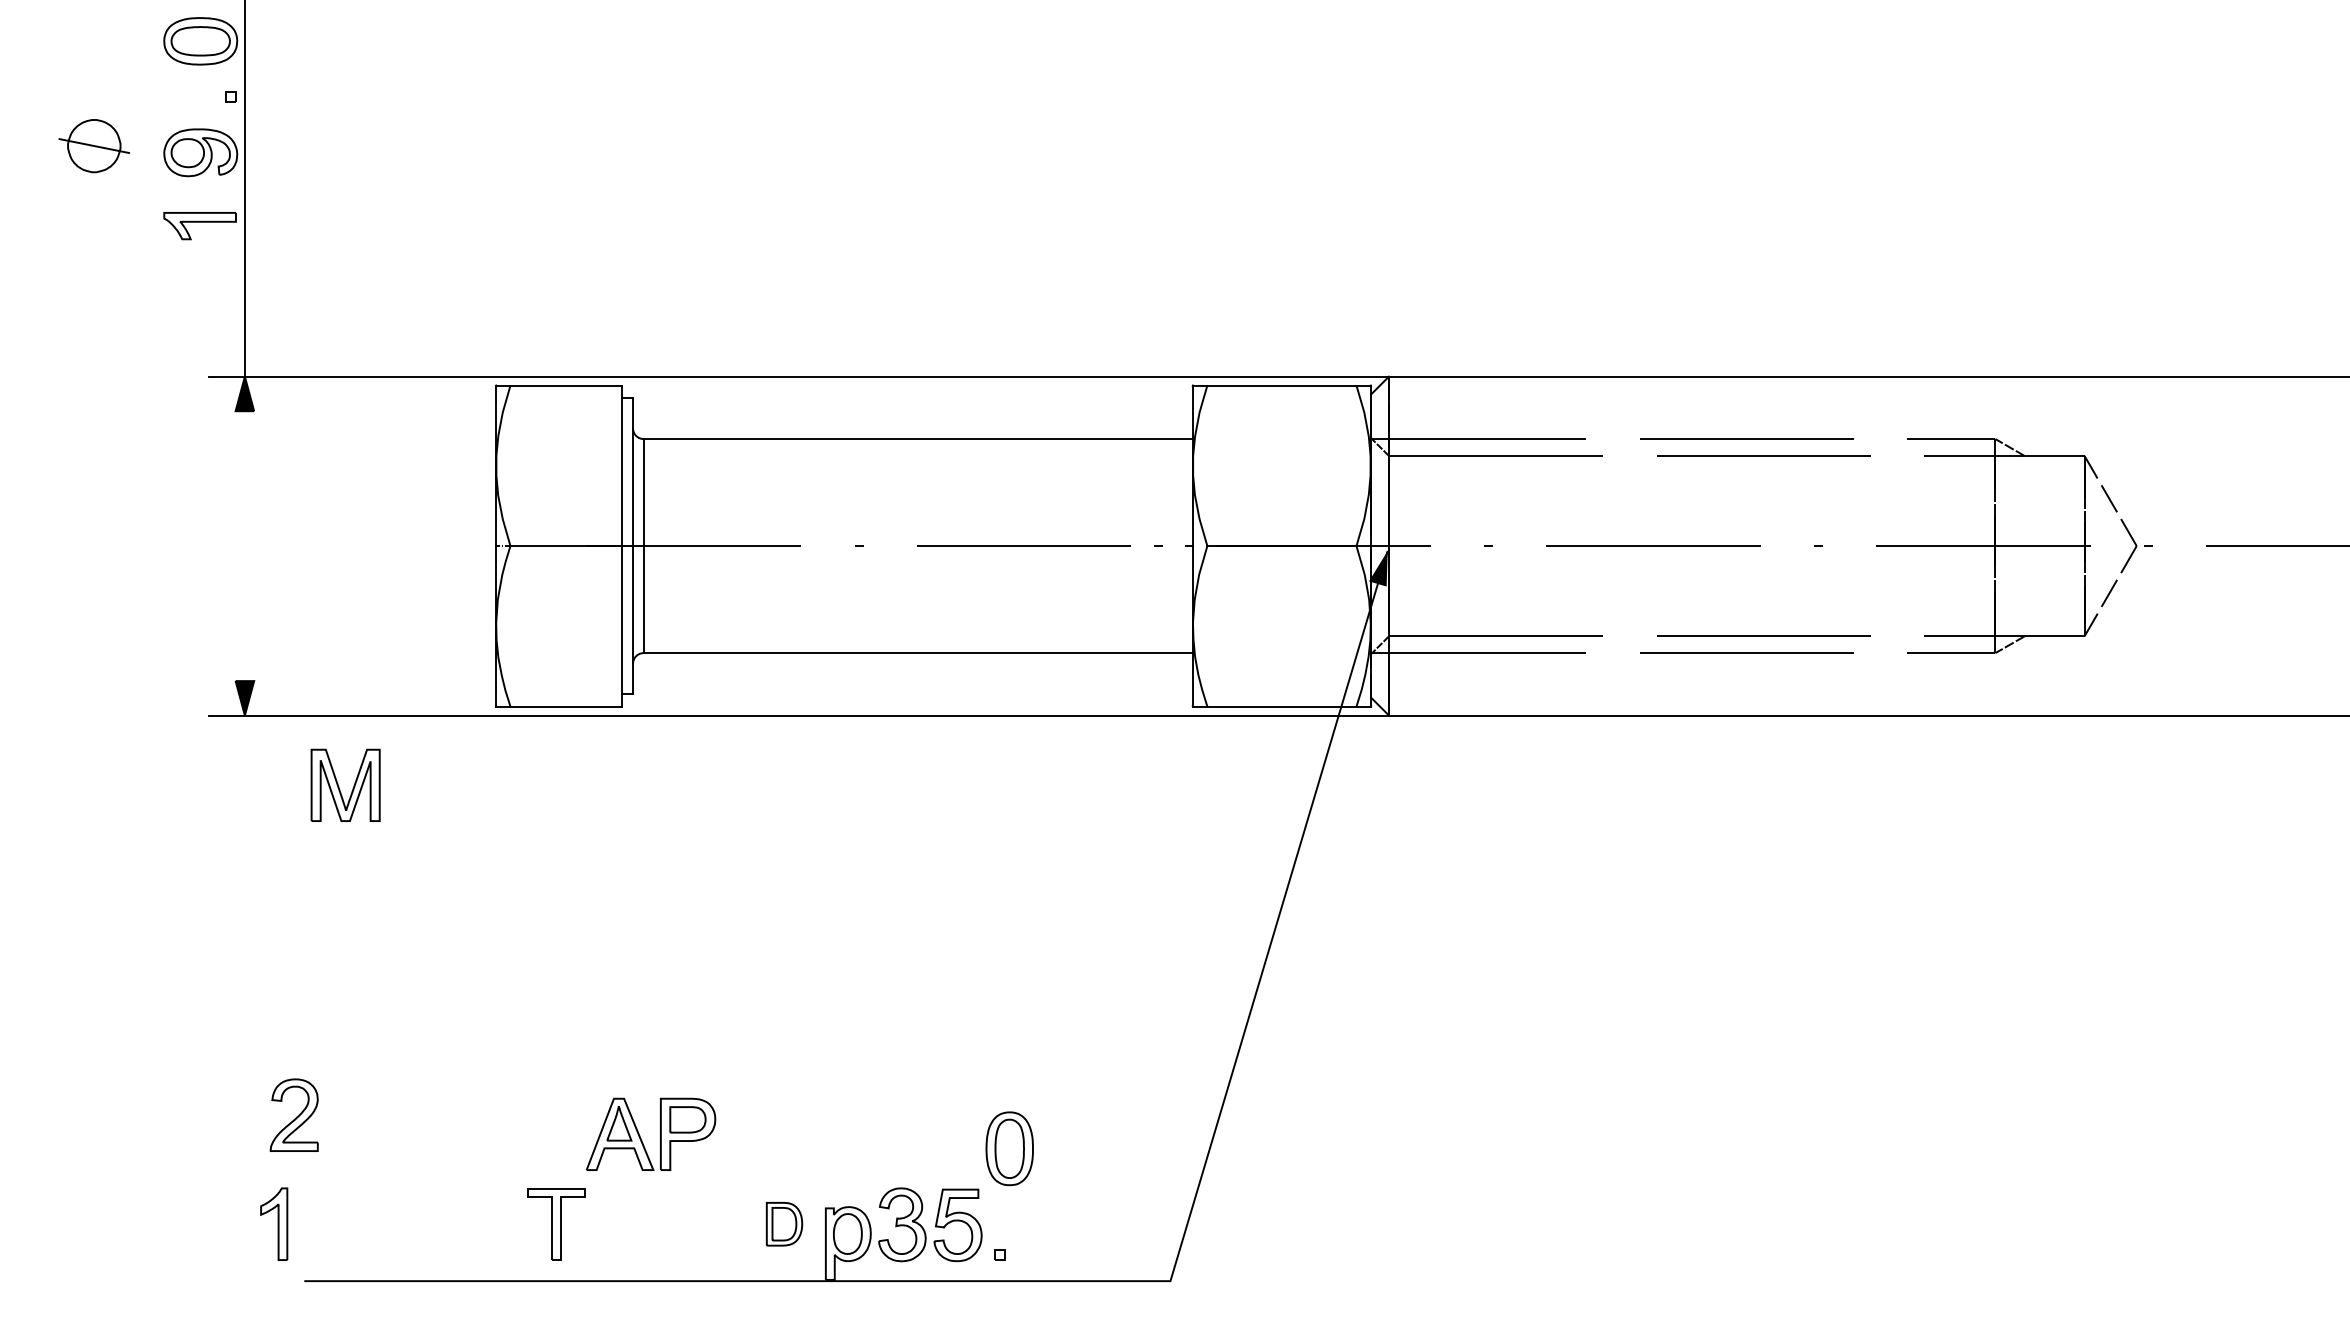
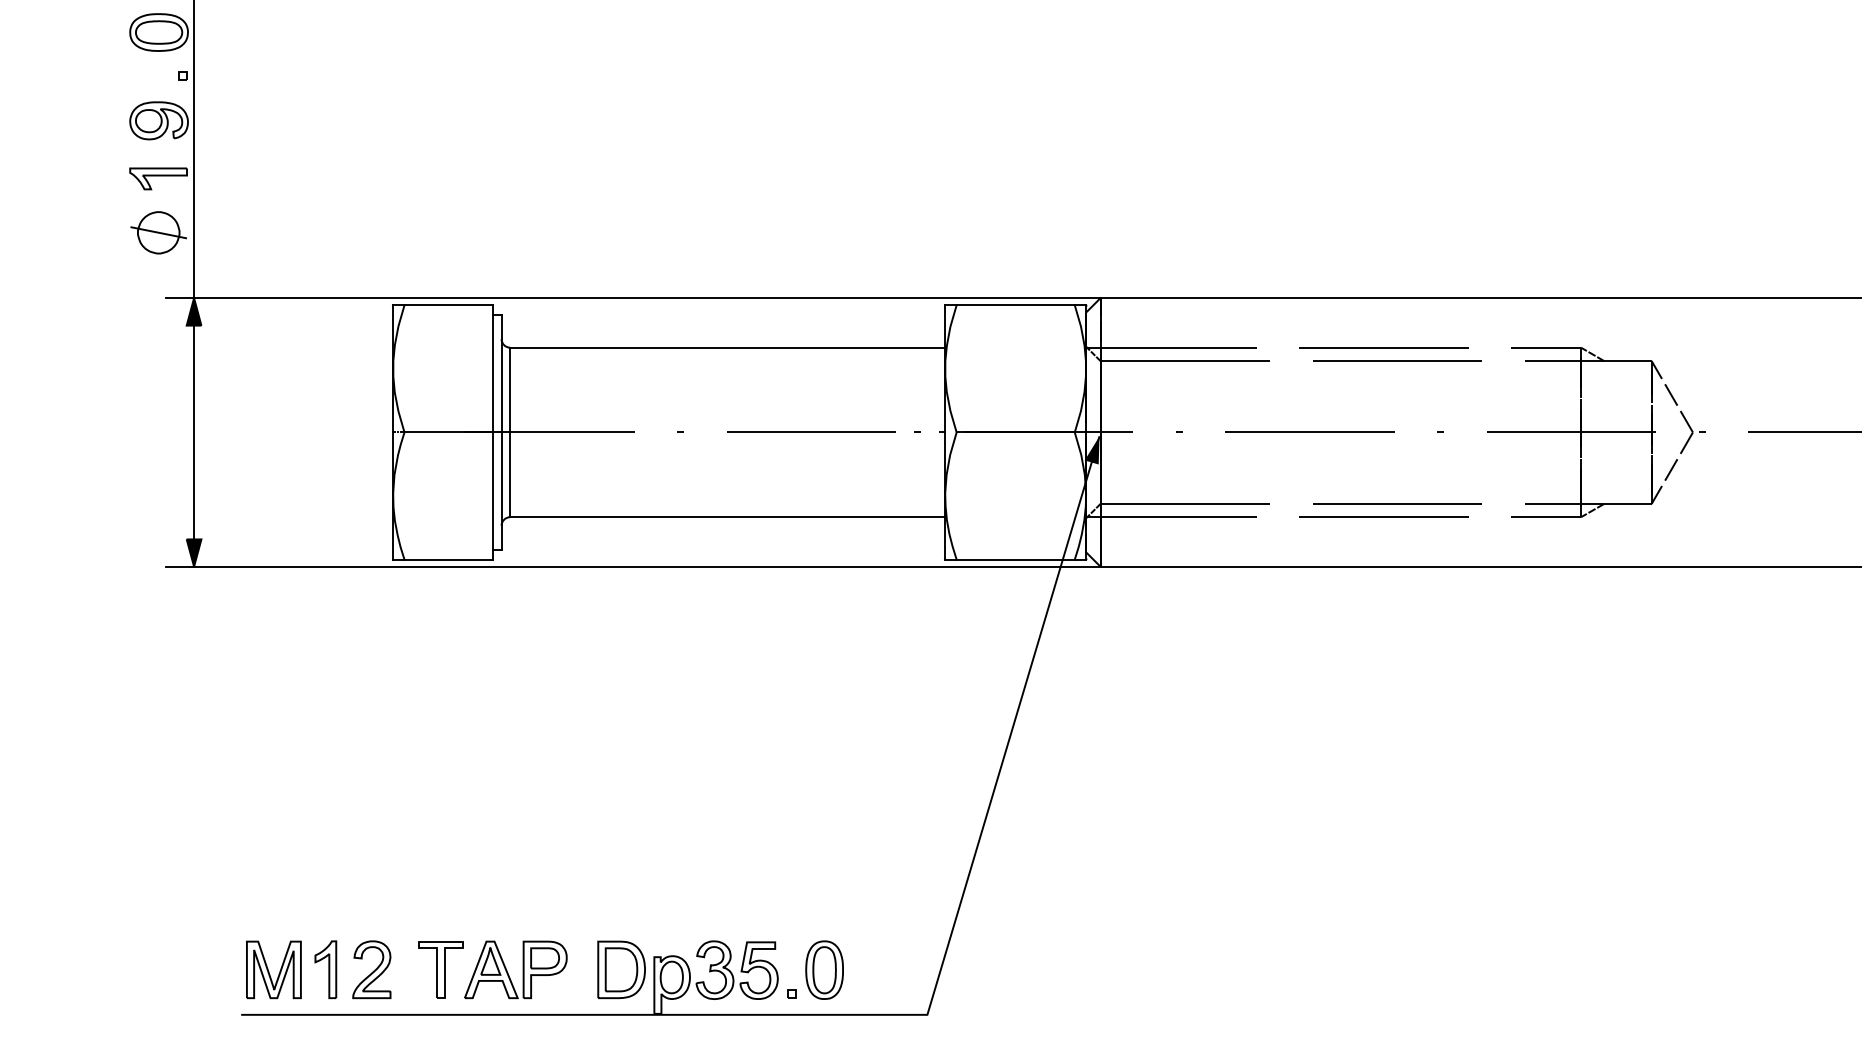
part: (93, 146) -> (158, 233), moved
line: (244, 546) -> (193, 432), added
part: (339, 786) -> (269, 970), moved
part: (293, 1114) -> (371, 969), moved
part: (660, 1133) -> (523, 969), moved
part: (1009, 1148) -> (824, 969), moved
part: (274, 1223) -> (326, 969), moved
part: (784, 1223) -> (621, 969), size x1.67

